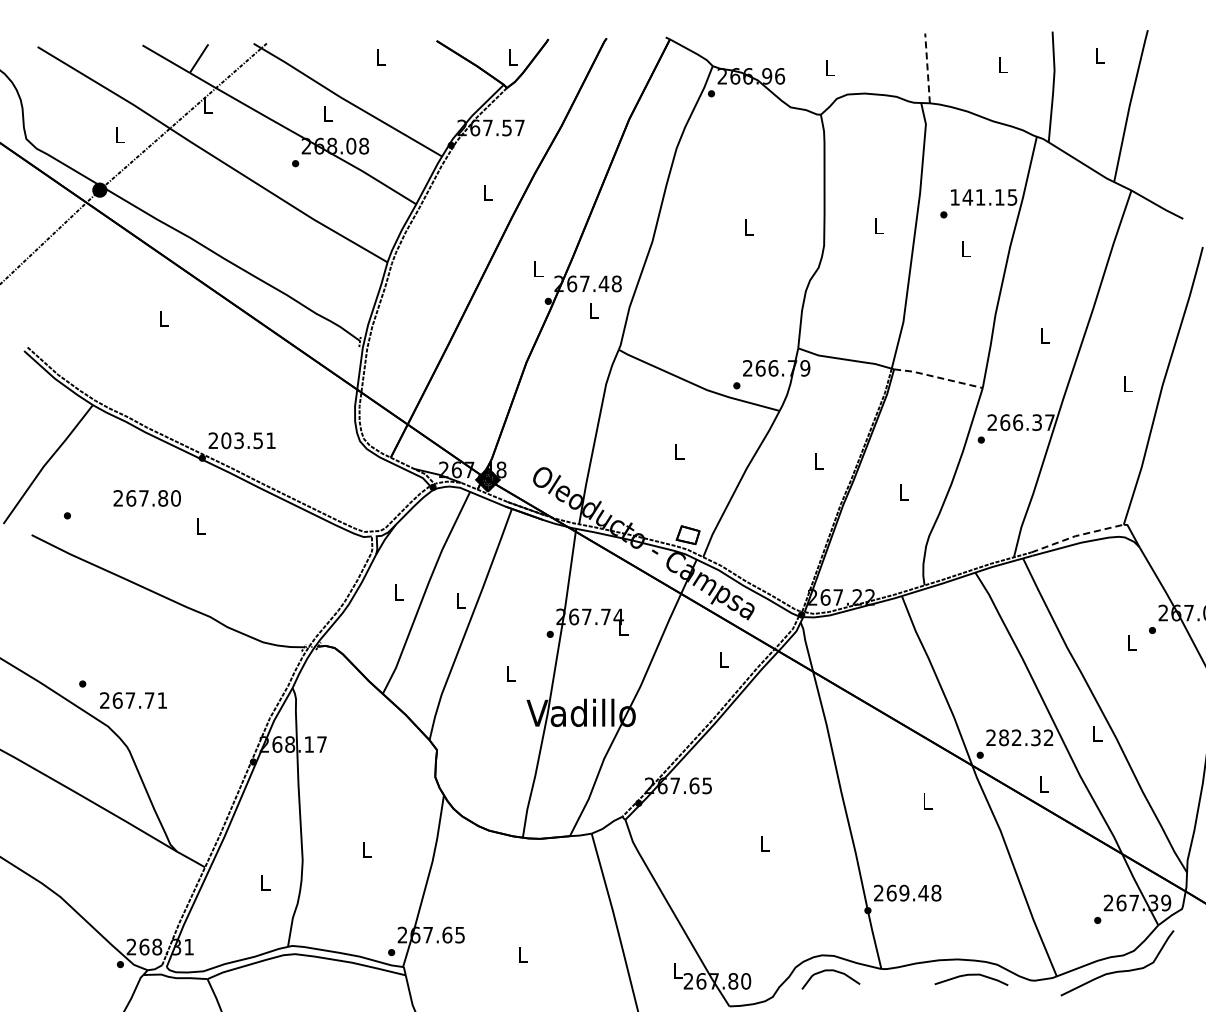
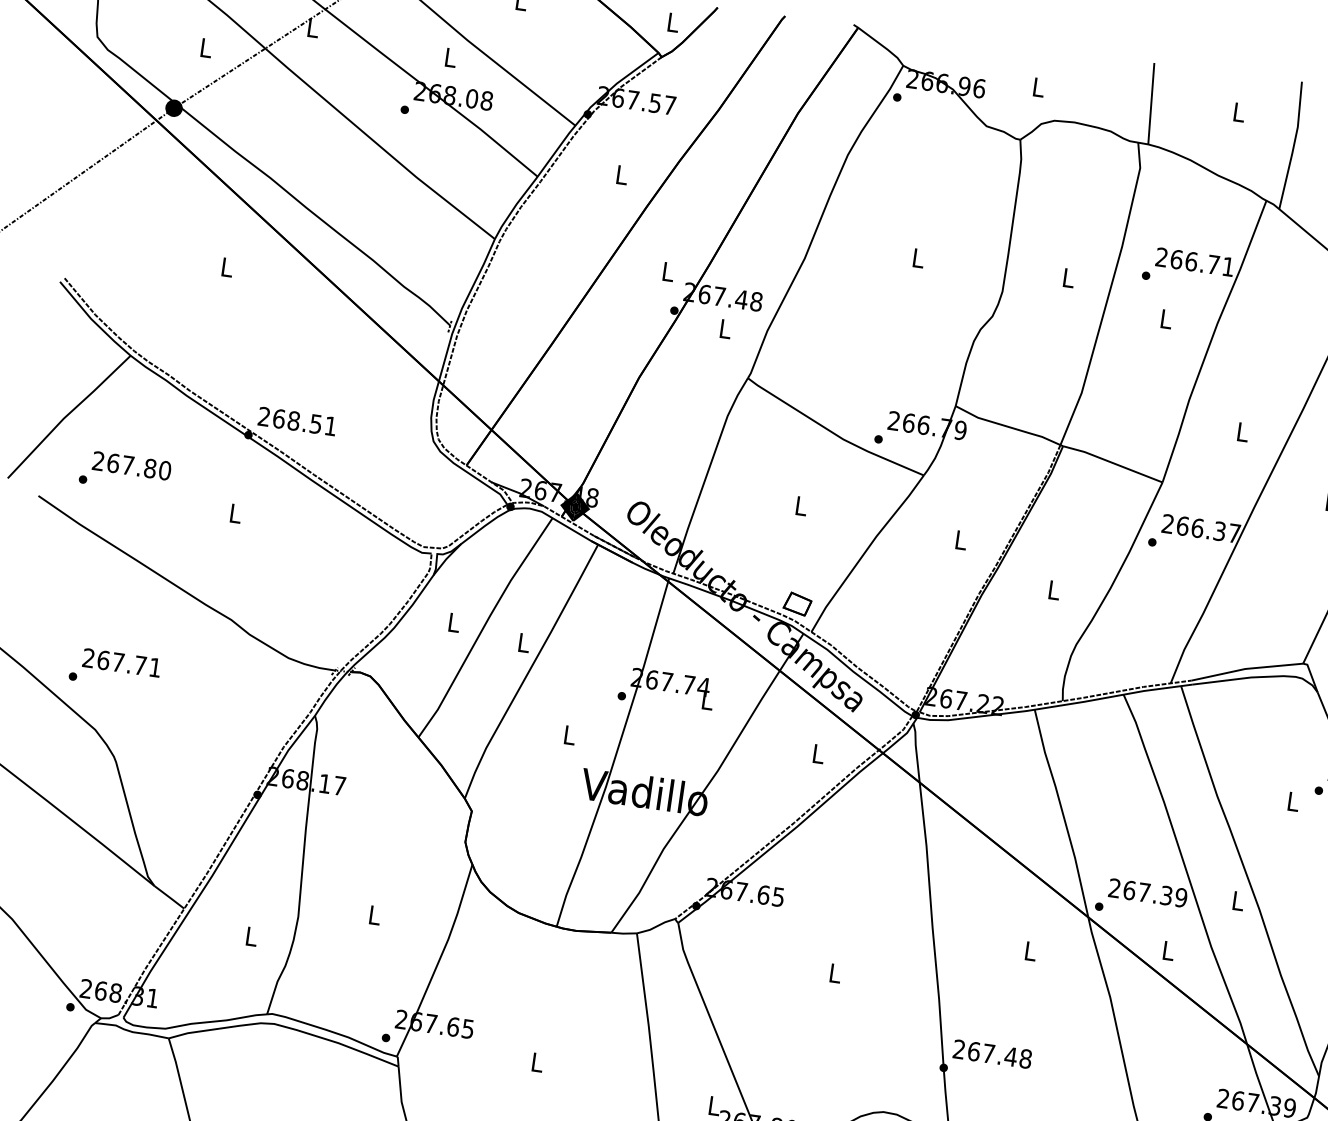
line: (927, 68) -> (1151, 103), dashed -> solid
text: (983, 197) -> (1194, 262), 141.15 -> 266.71
line: (938, 377) -> (1113, 462), dashed -> solid
text: (232, 440) -> (286, 419), 203.51 -> 268.51
text: (146, 498) -> (131, 465), moved
line: (1076, 535) -> (1246, 668), dashed -> solid
text: (133, 700) -> (121, 662), moved
text: (1026, 737) -> (1155, 893), 282.32 -> 267.39
text: (904, 892) -> (989, 1052), 269.48 -> 267.48

